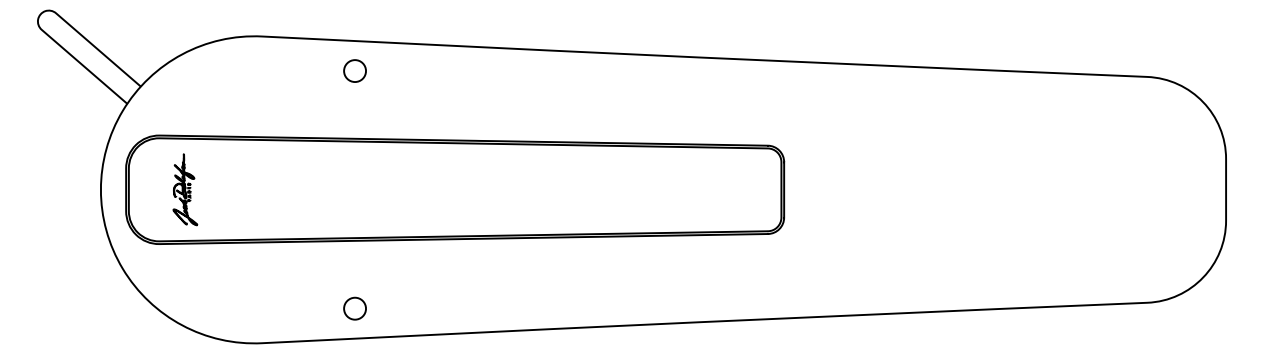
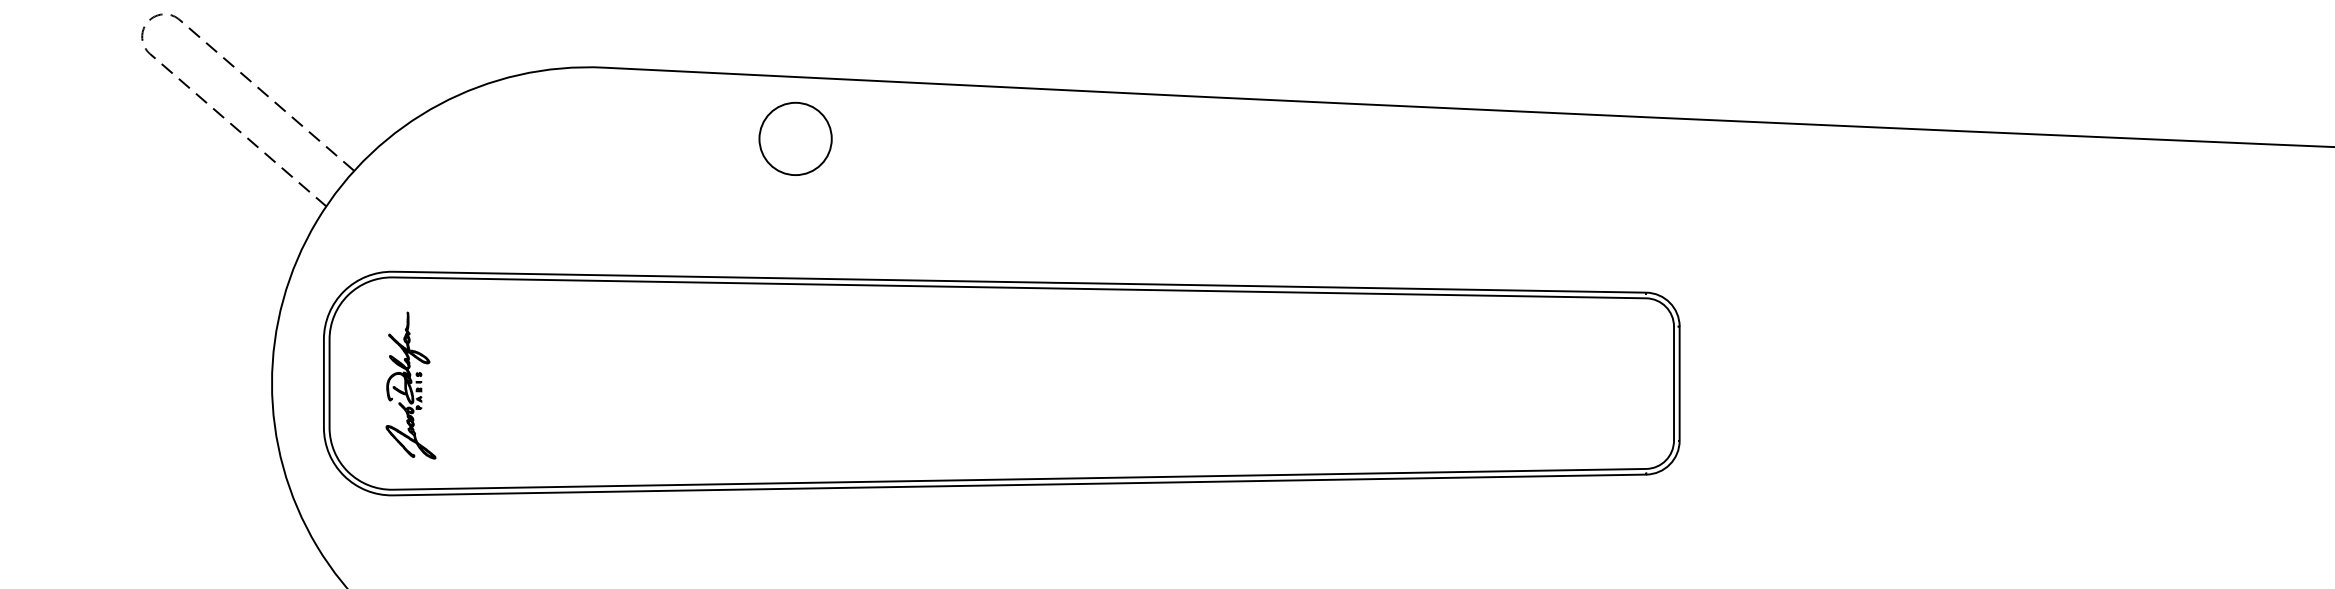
line: (40, 14) -> (147, 22), solid -> dashed
circle: (354, 70) -> (794, 137), size x1.6
part: (185, 189) -> (411, 384), moved

